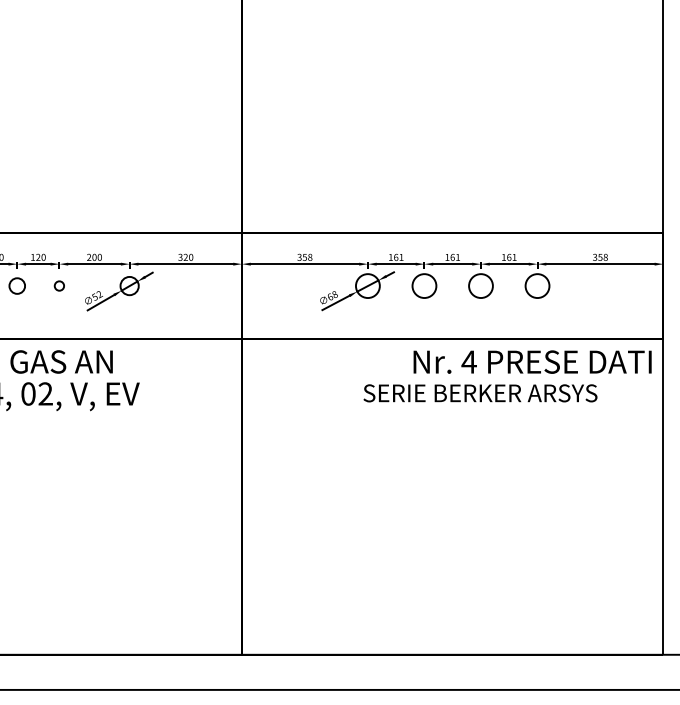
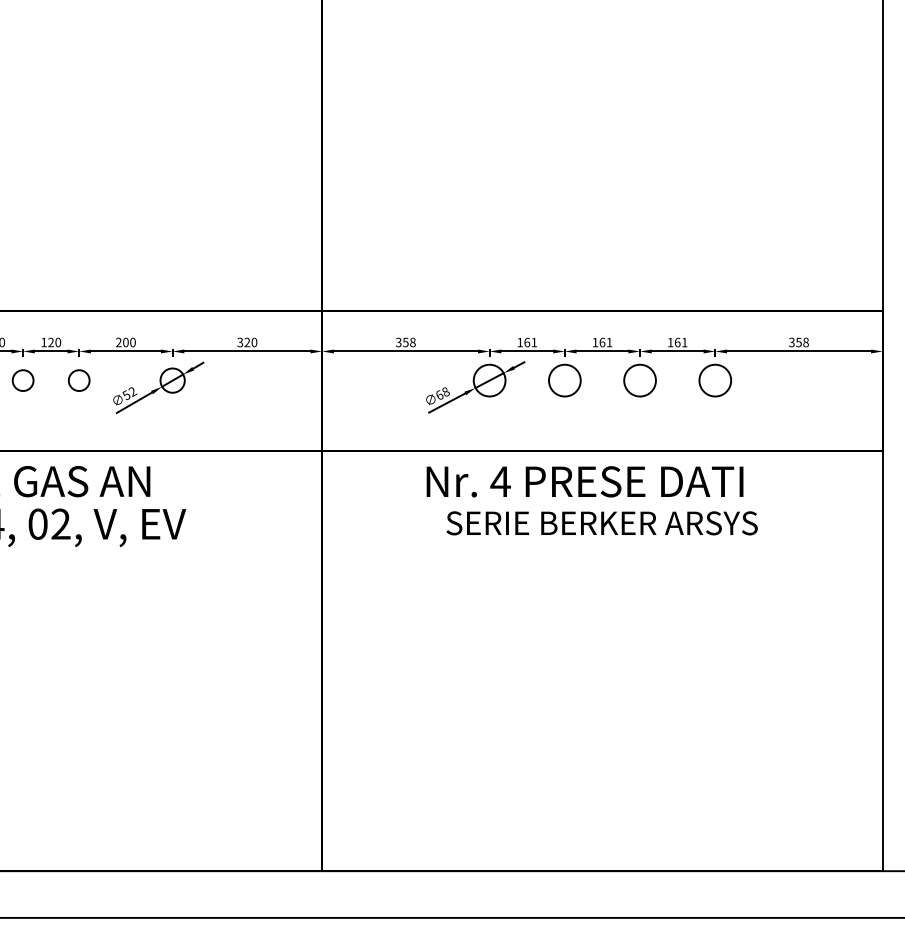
circle: (59, 285) -> (79, 379), size x1.67
text: (532, 361) -> (584, 480), moved
text: (480, 393) -> (602, 523), moved

